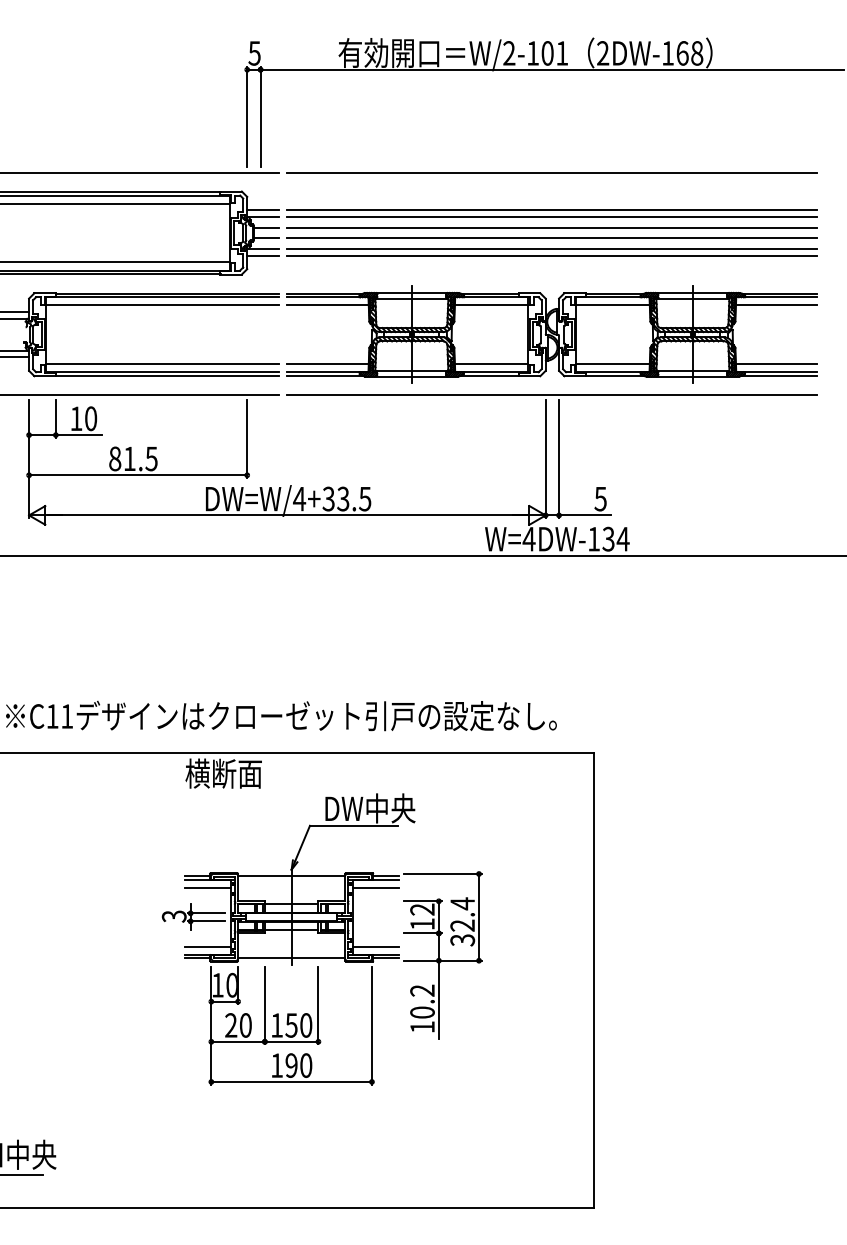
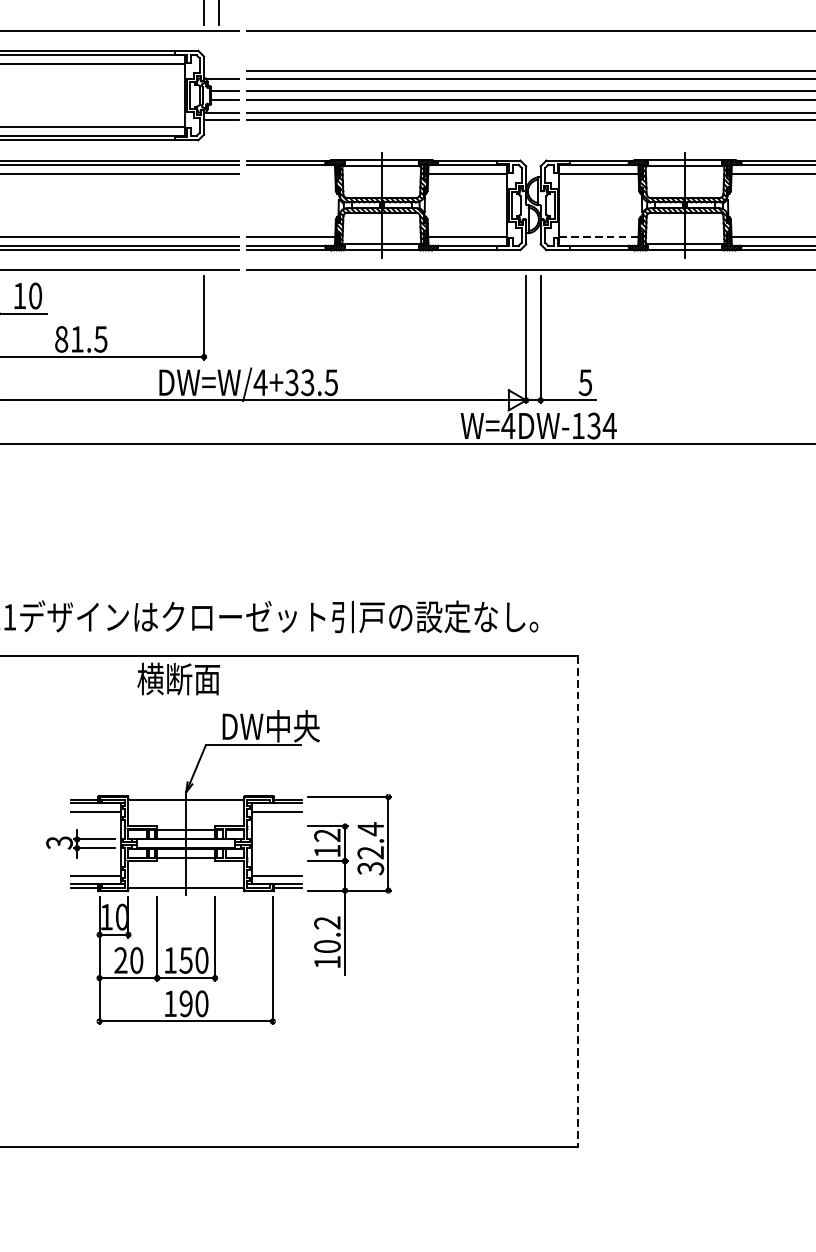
line: (263, 210) -> (221, 71), removed
line: (327, 305) -> (290, 173), removed
line: (613, 364) -> (599, 237), solid -> dashed
part: (321, 939) -> (218, 867), moved
line: (593, 980) -> (577, 902), solid -> dashed

